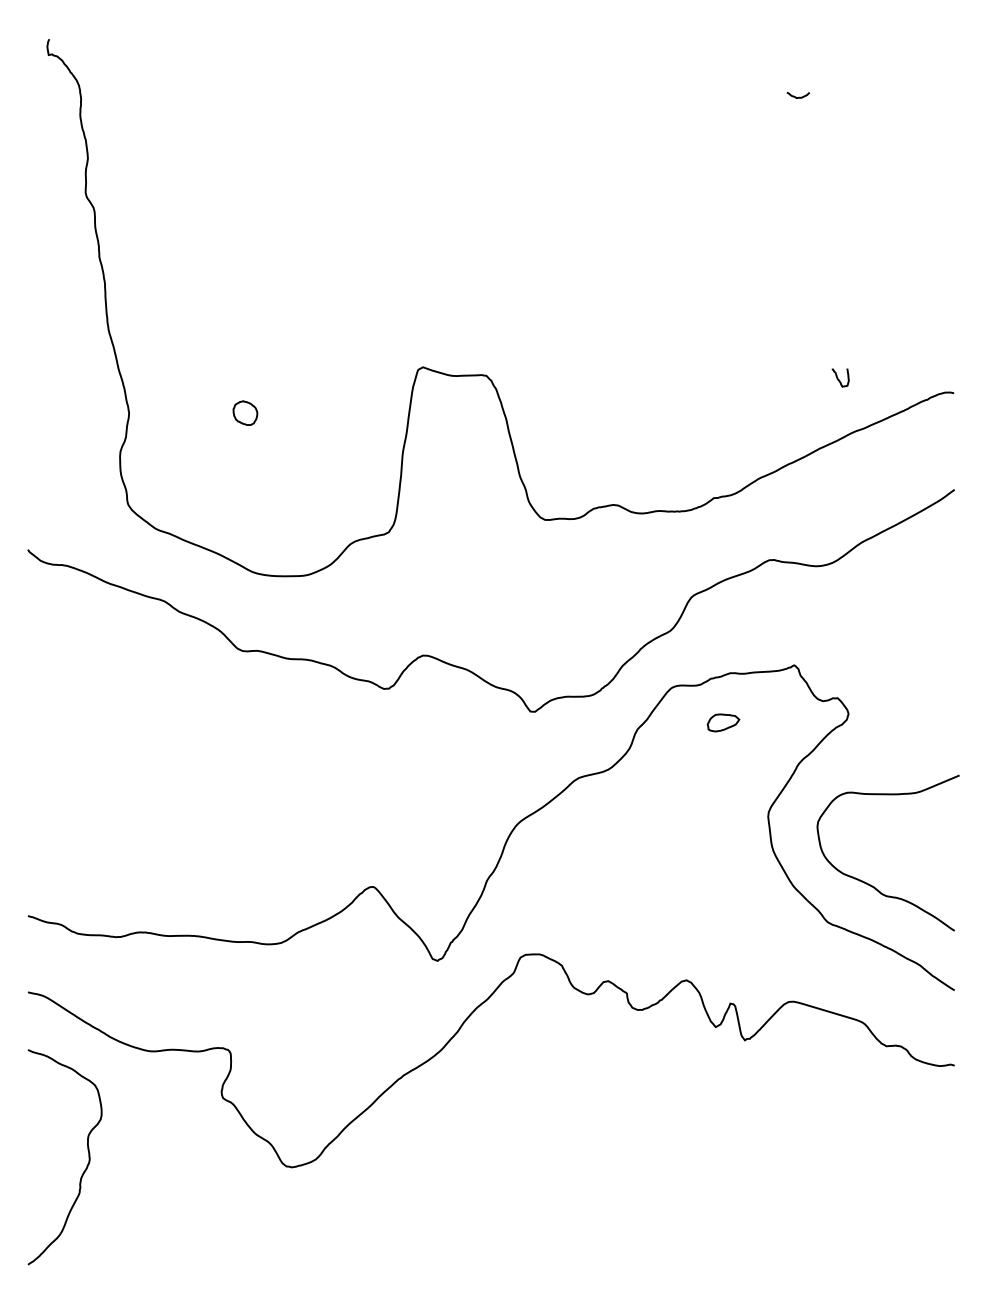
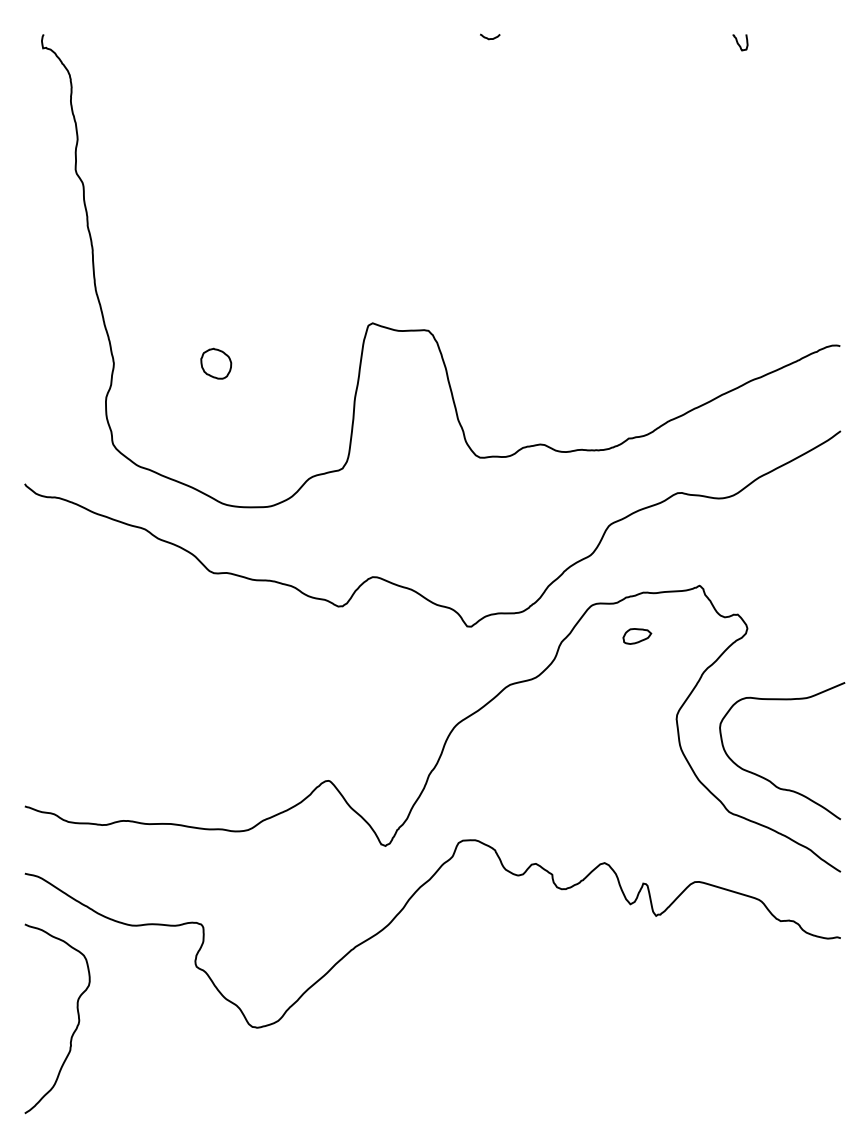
curve: (798, 97) -> (490, 38), moved
curve: (838, 377) -> (738, 42), moved
part: (245, 412) -> (216, 363), size x1.43

